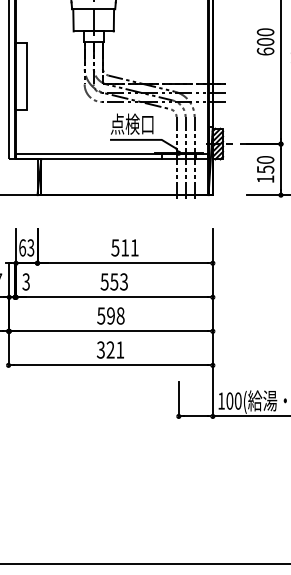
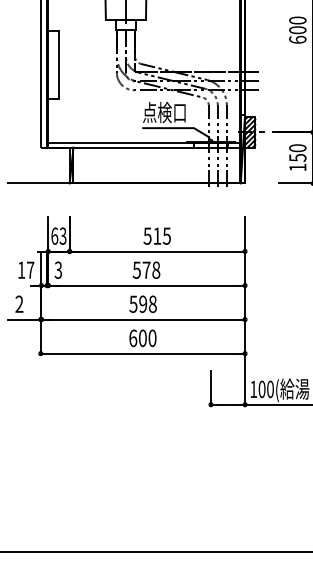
text: (134, 247) -> (166, 235), 511 -> 515
text: (119, 281) -> (151, 269), 553 -> 578
text: (110, 350) -> (142, 338), 321 -> 600

